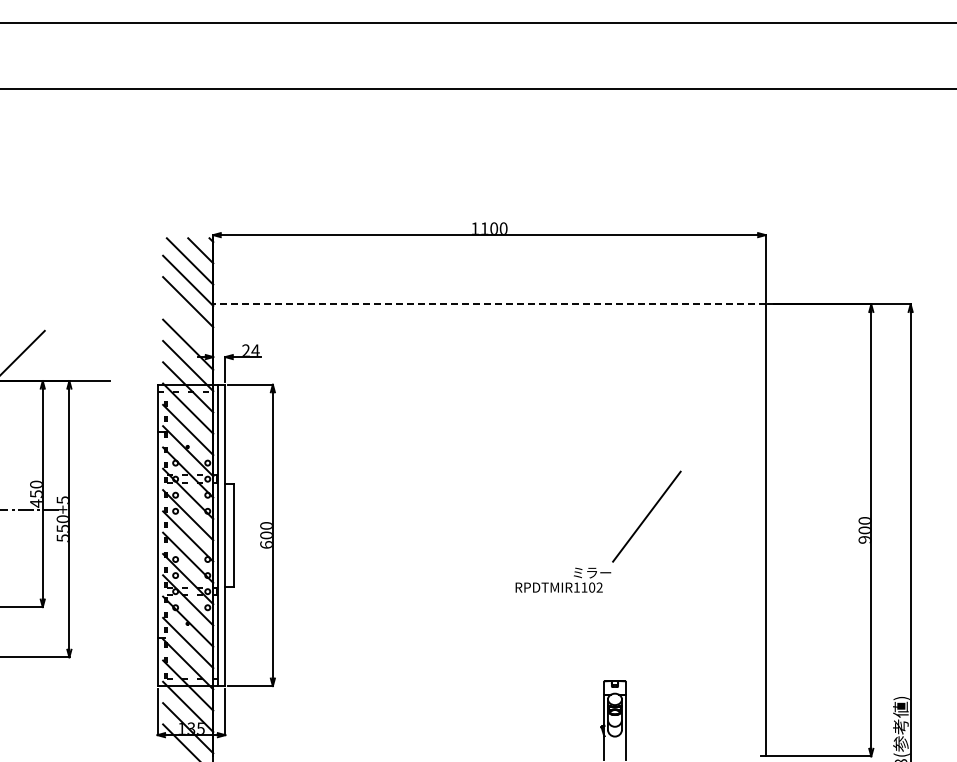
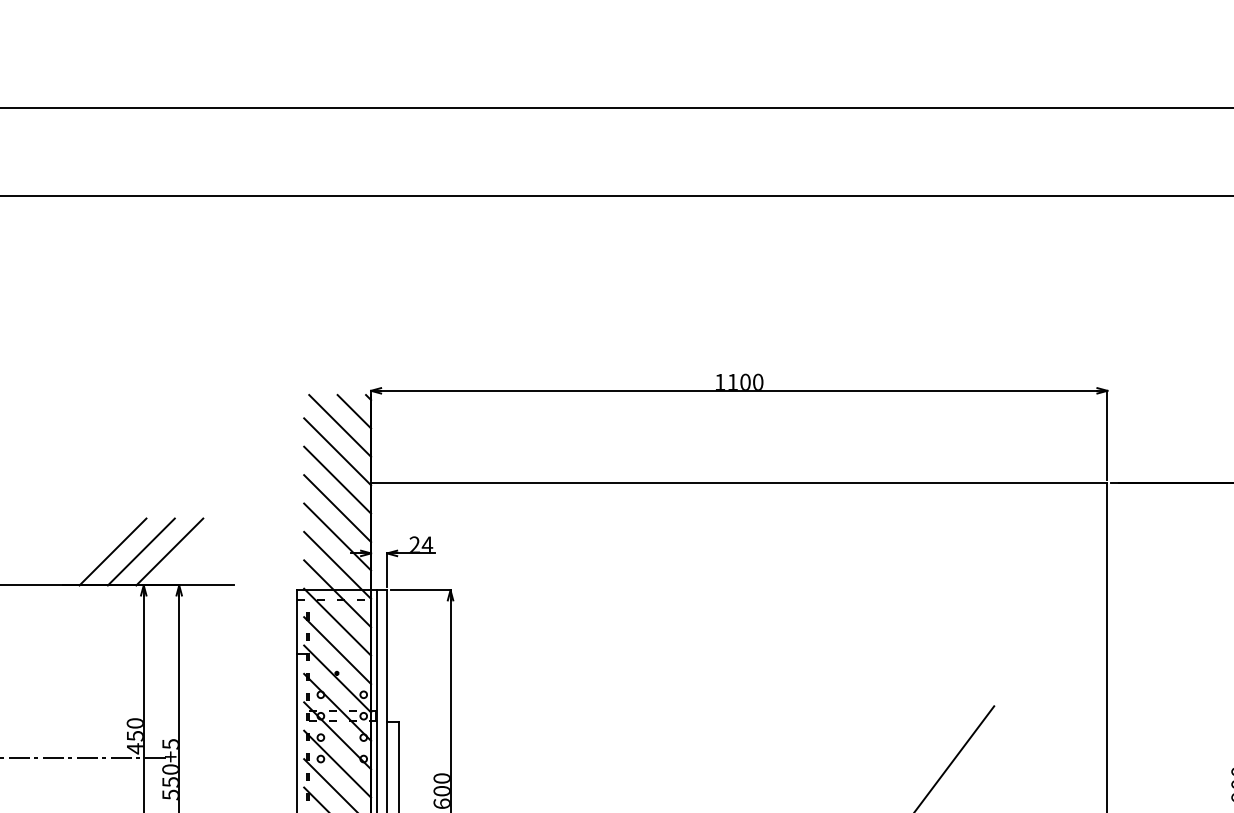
line: (488, 304) -> (737, 483), dashed -> solid
line: (188, 323) -> (338, 508), added
line: (40, 355) -> (140, 551), added
line: (62, 355) -> (170, 551), added

